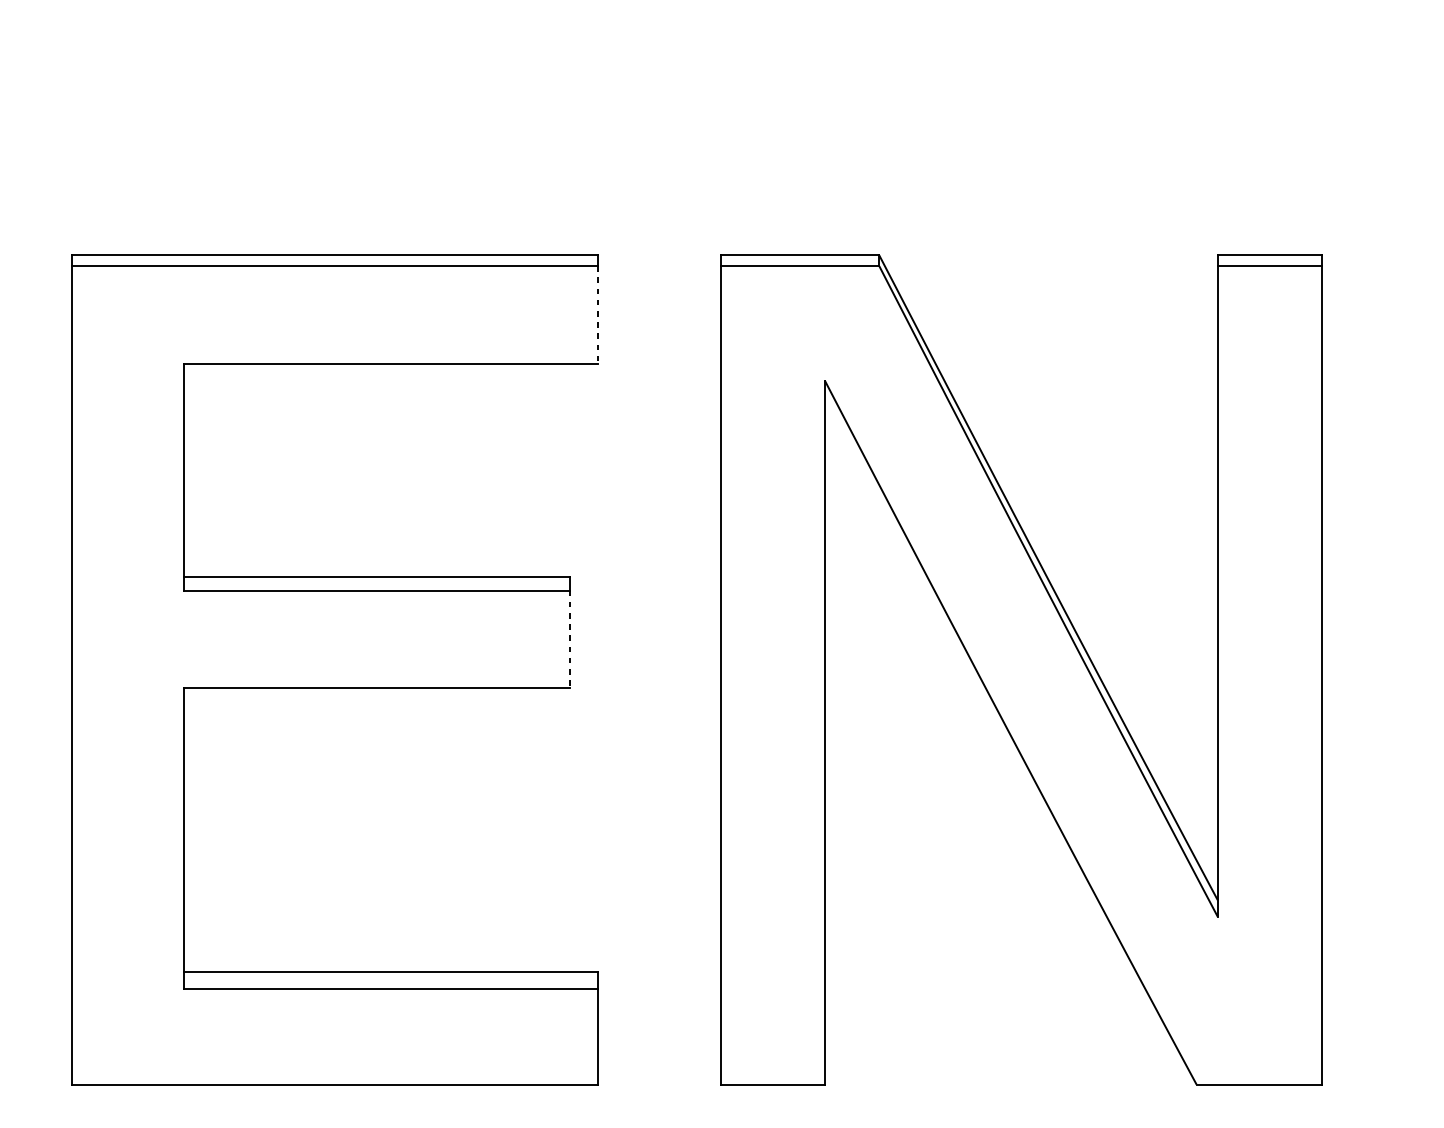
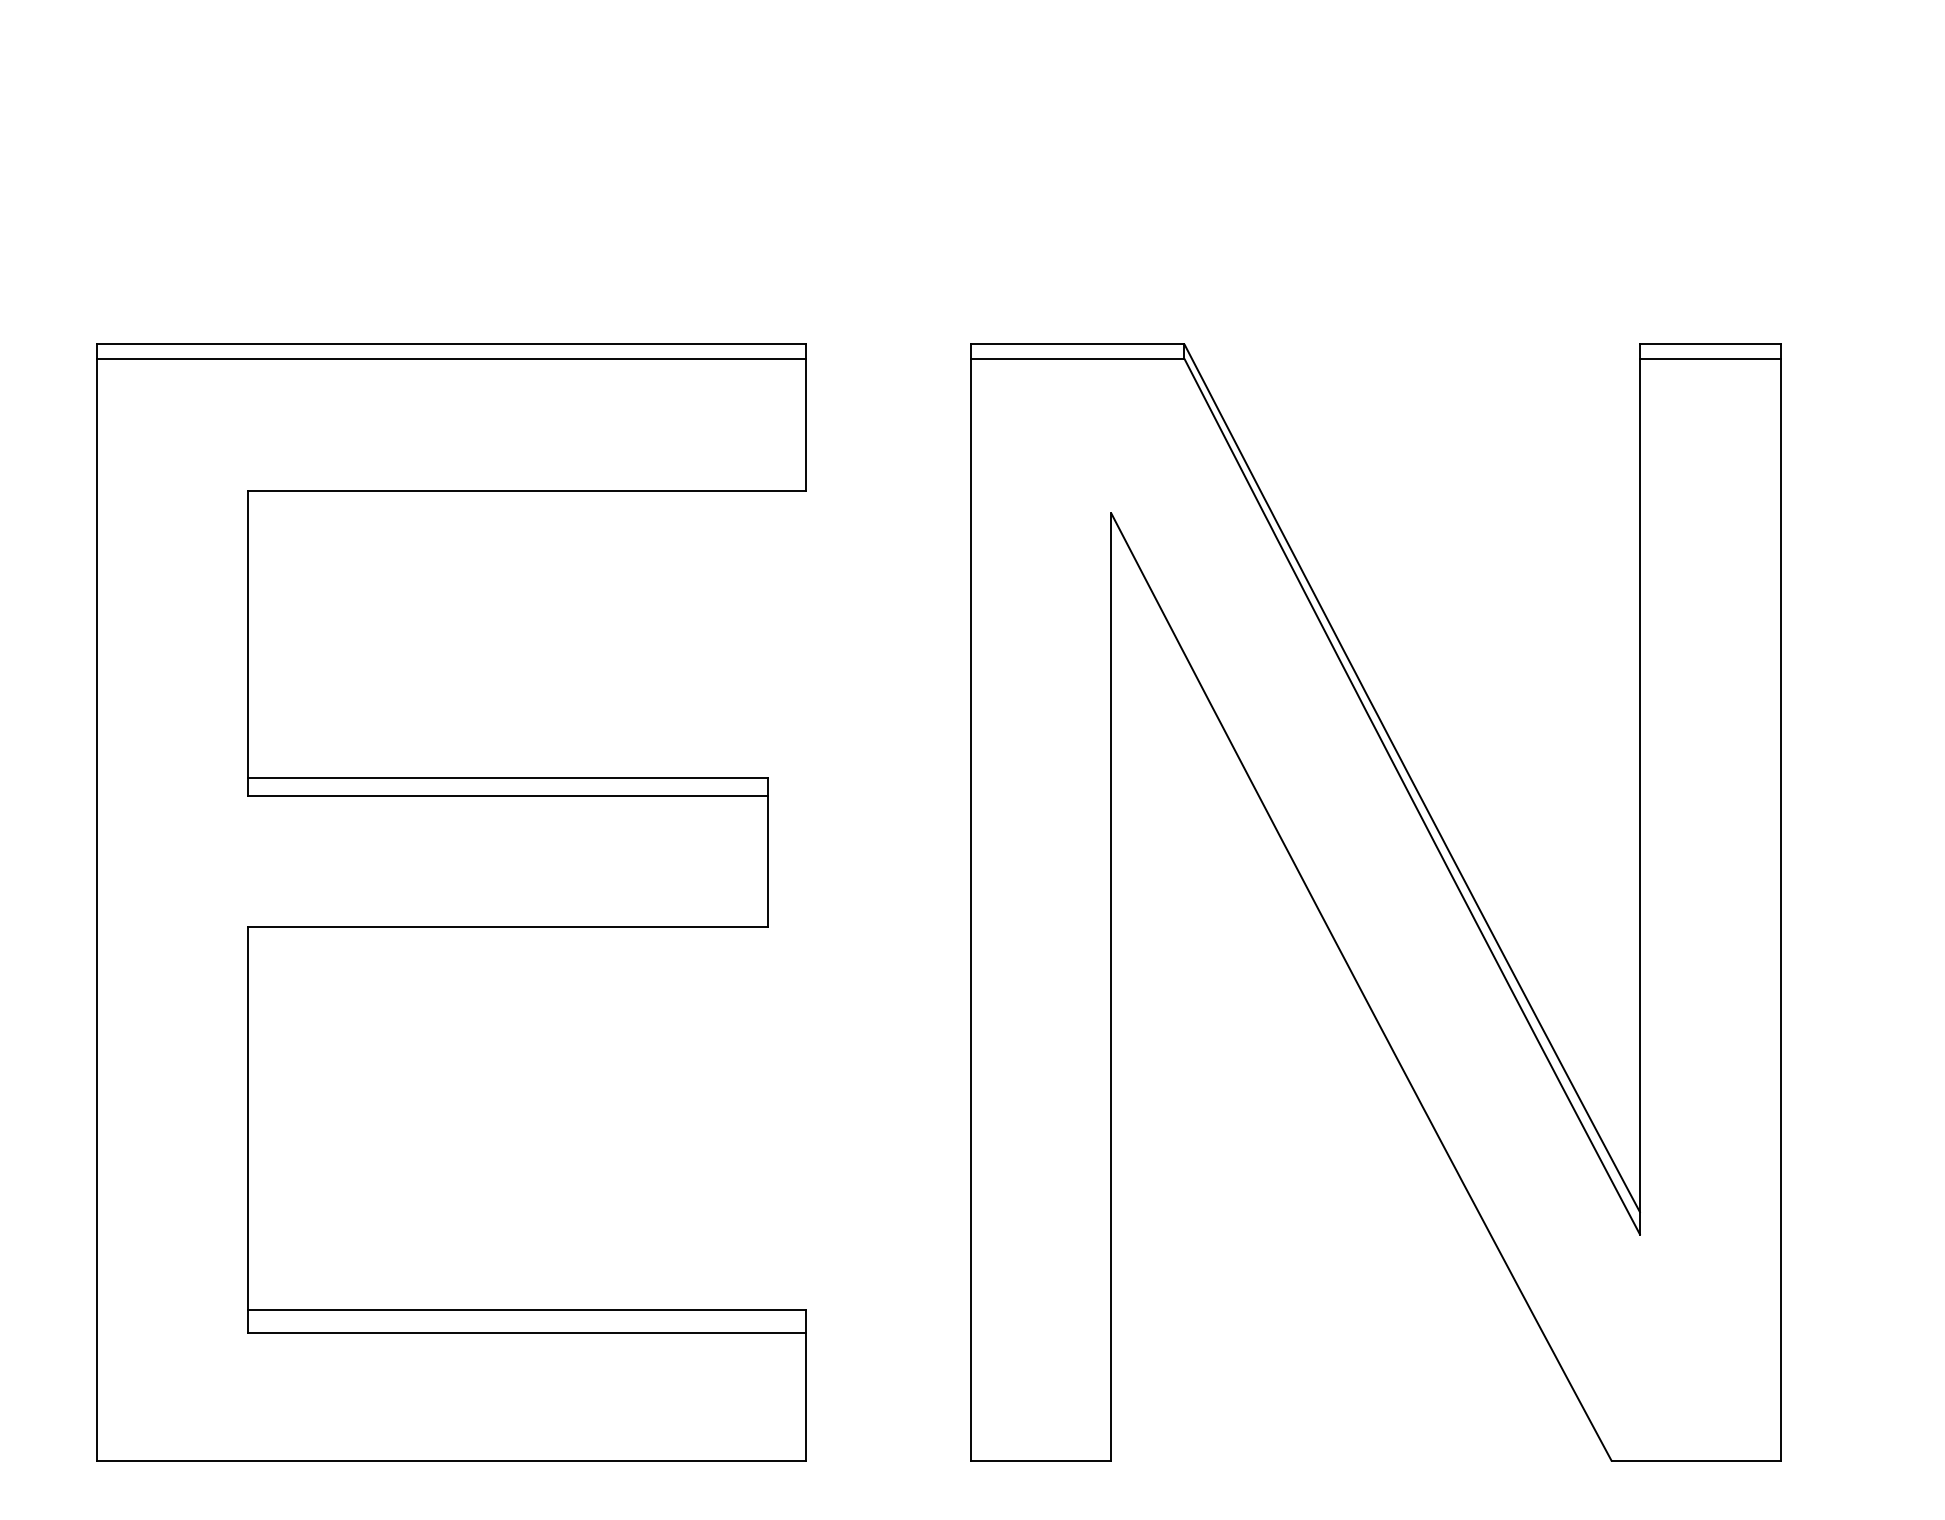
line: (598, 315) -> (805, 425), dashed -> solid
line: (569, 639) -> (767, 861), dashed -> solid

